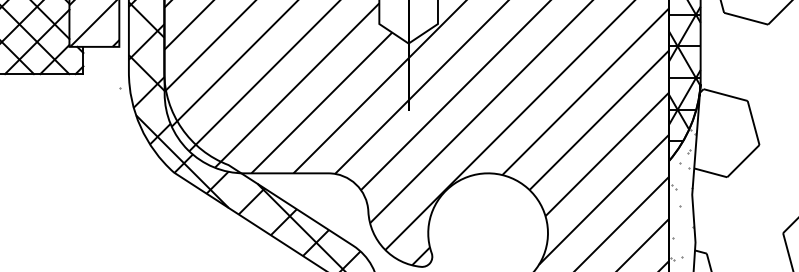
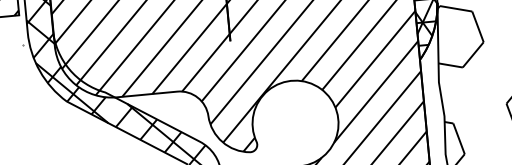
hatch: (682, 194) -> (431, 82), removed

